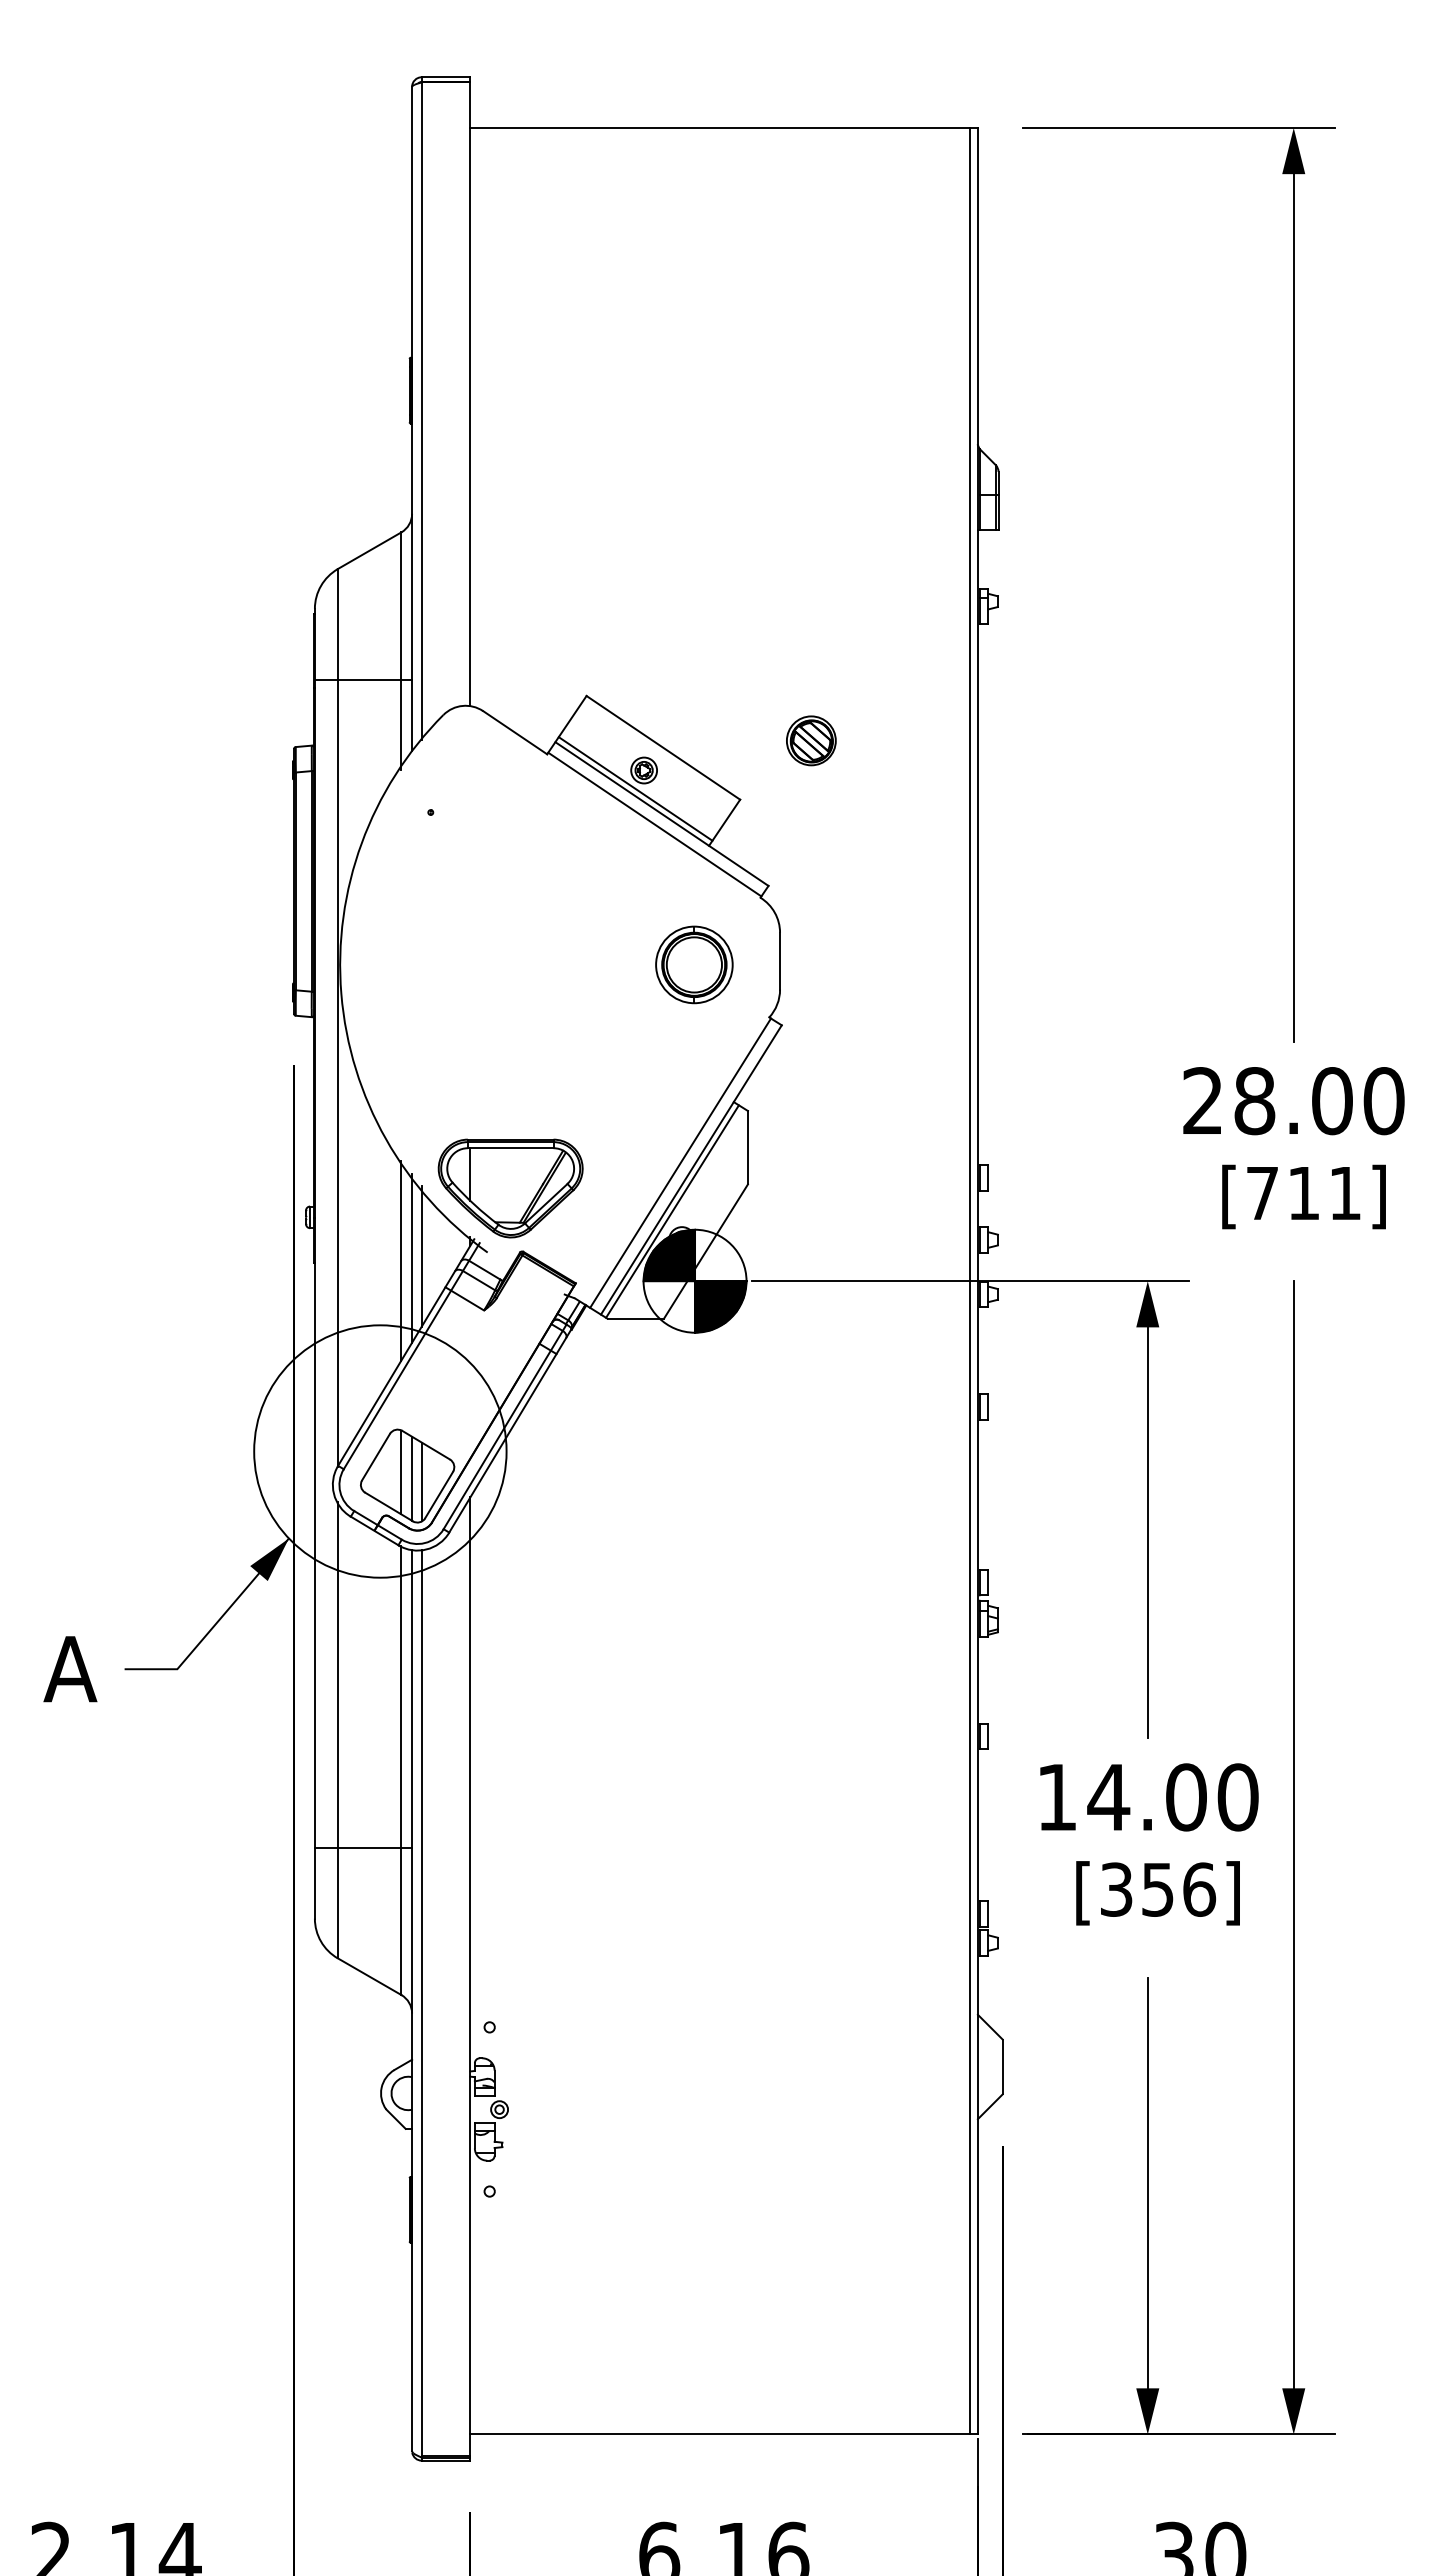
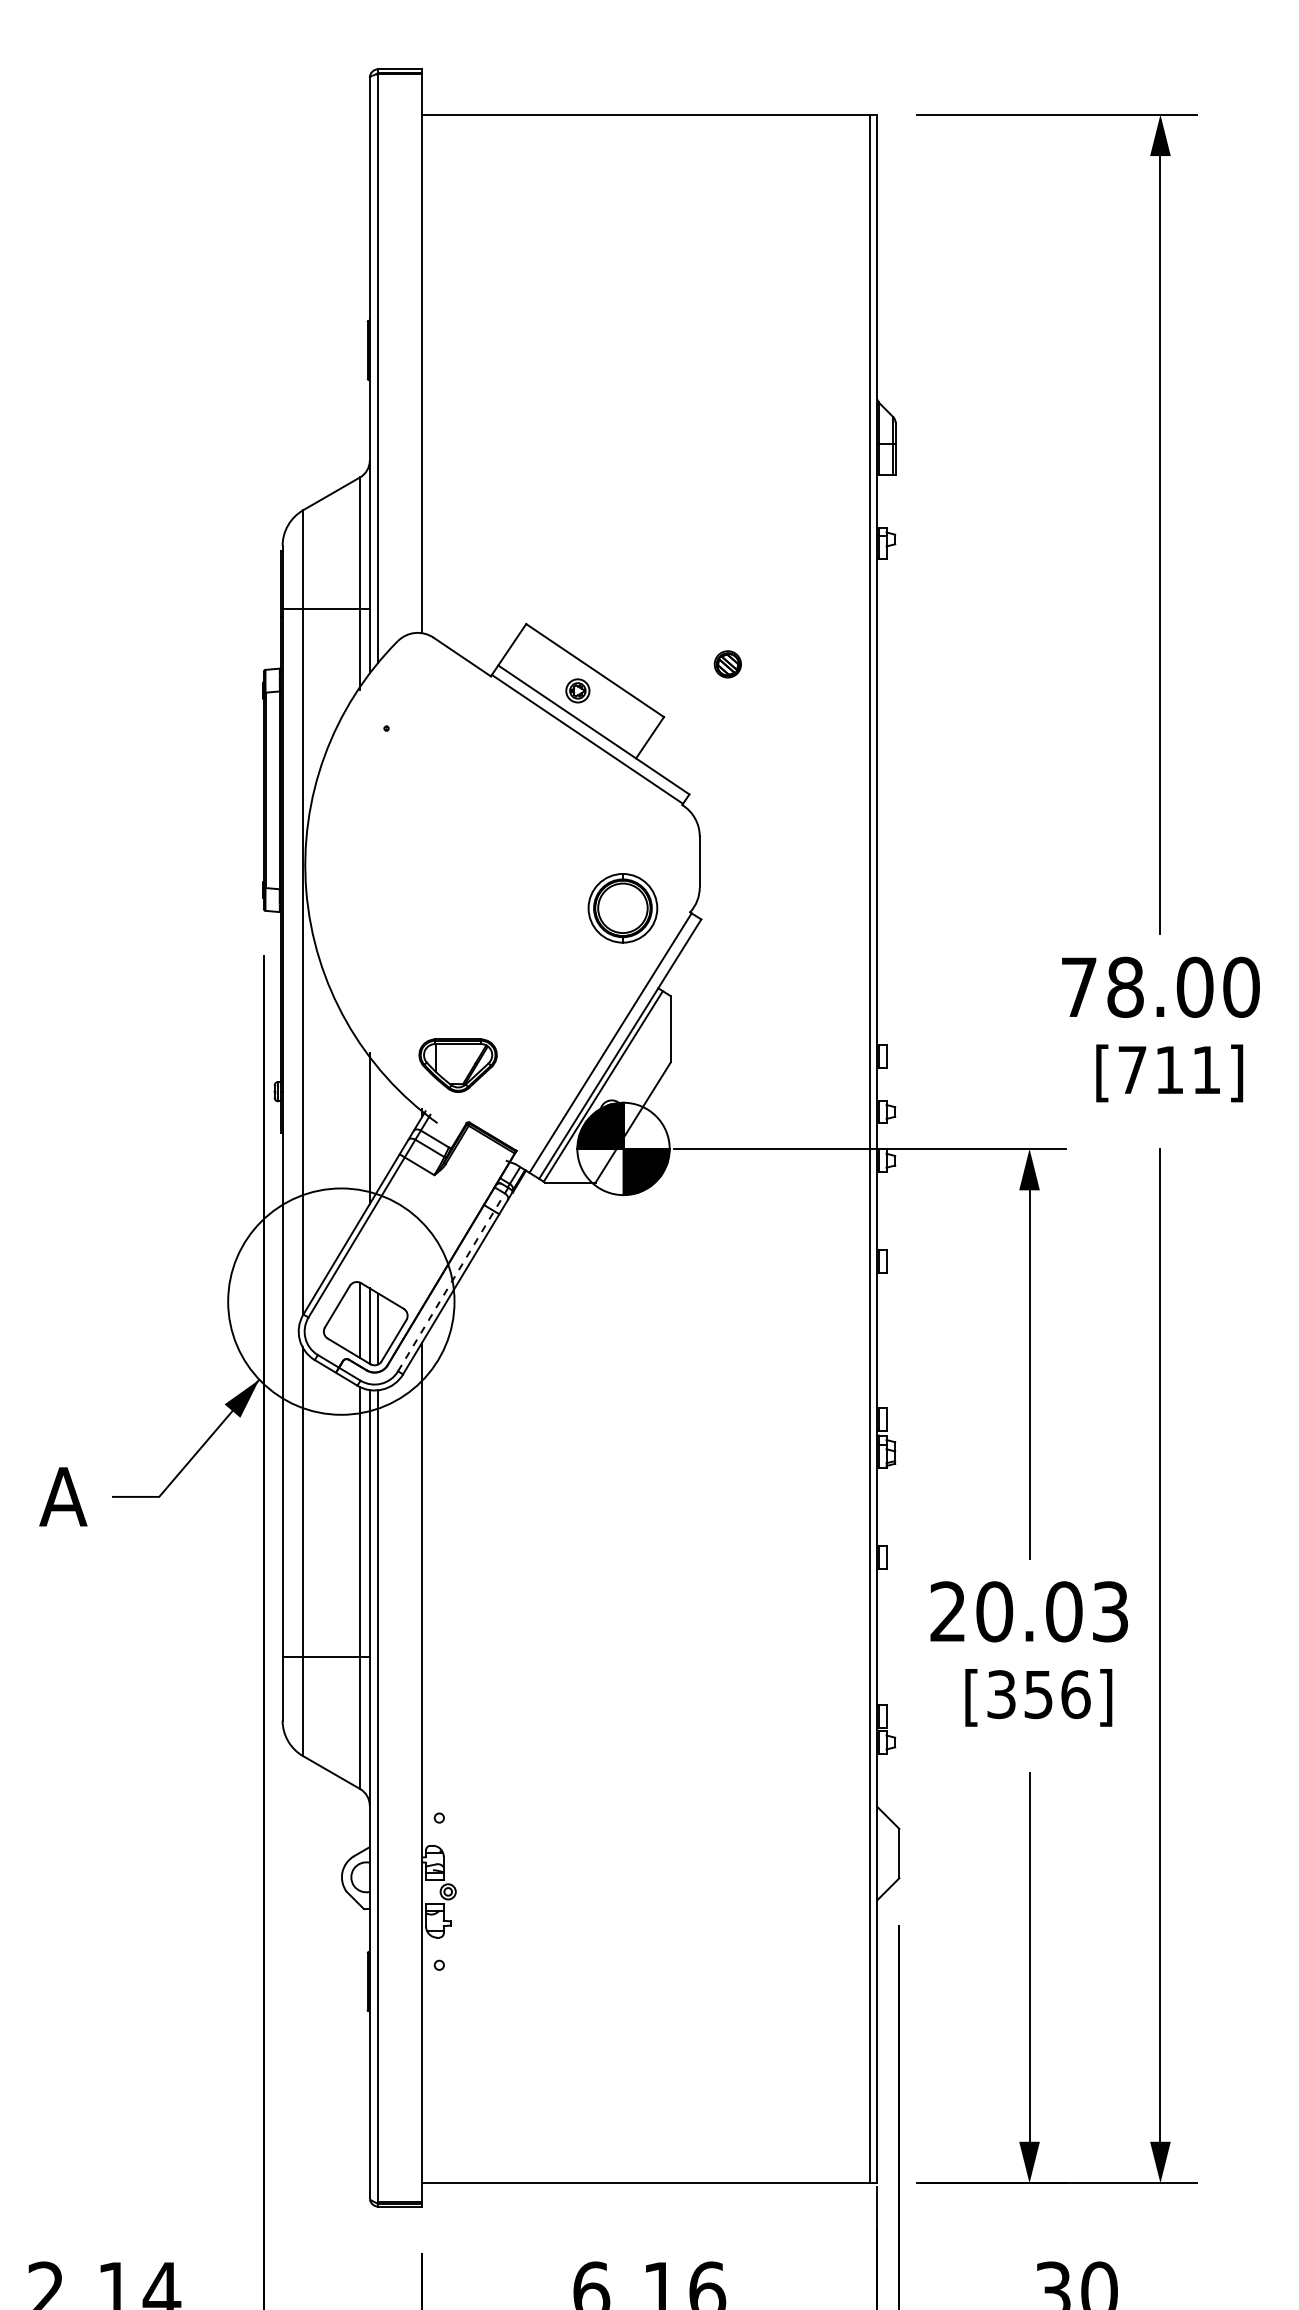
part: (811, 740) -> (727, 664), size x0.6
line: (635, 788) -> (570, 707), removed
part: (694, 964) -> (623, 907), moved
text: (1202, 1100) -> (1078, 986), 28.00 -> 78.00
part: (510, 1188) -> (458, 1065), size x0.6
line: (421, 1256) -> (378, 1126), removed
line: (401, 1260) -> (360, 1130), removed
line: (505, 1426) -> (453, 1279), solid -> dashed
text: (1147, 1797) -> (1029, 1611), 14.00 -> 20.03

